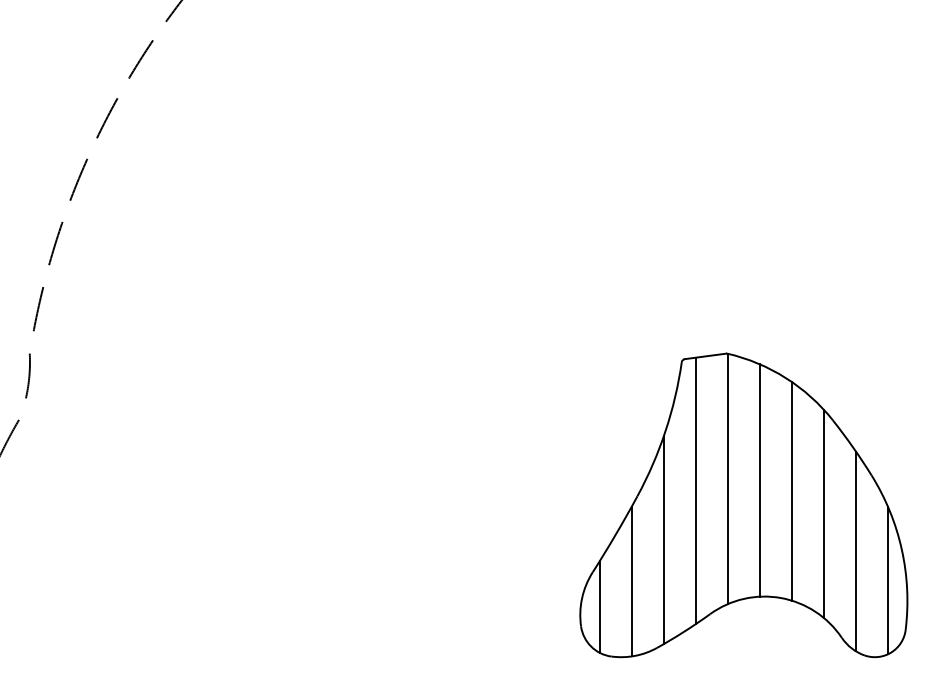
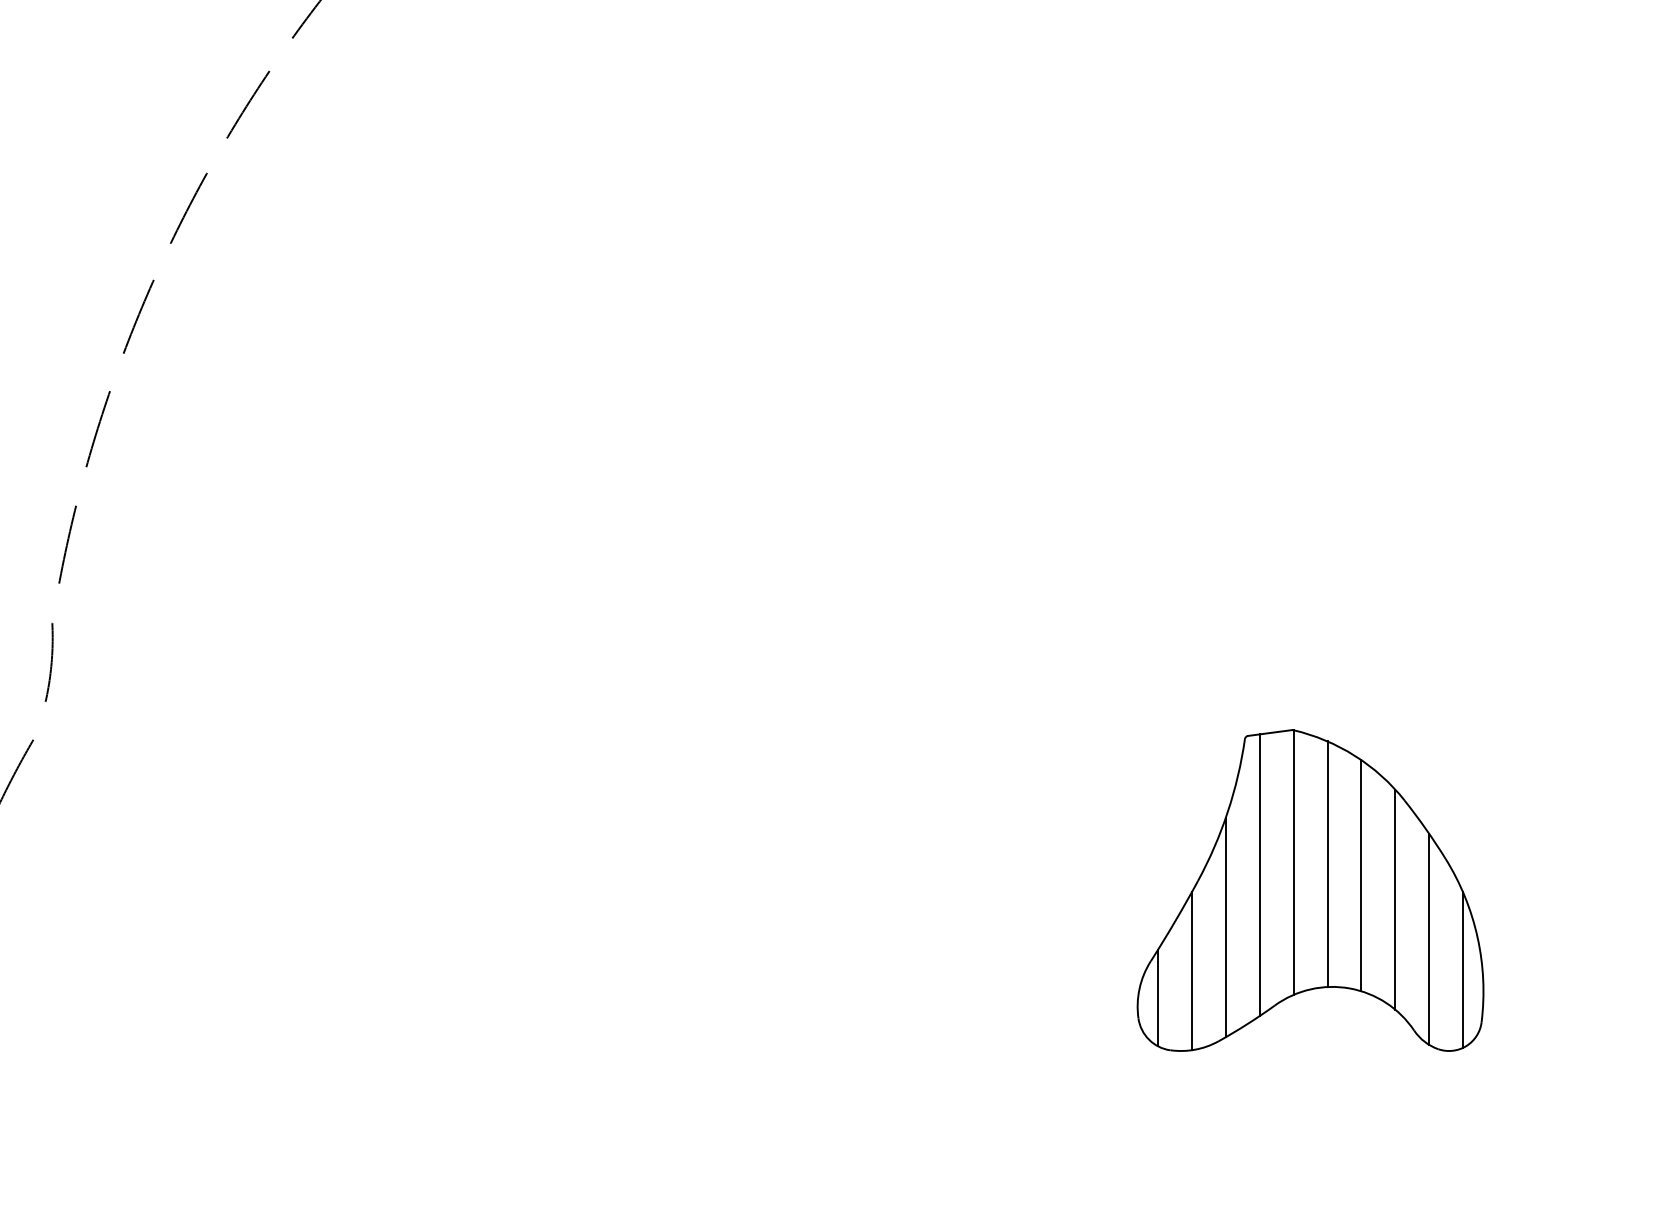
part: (743, 505) -> (1309, 890), size x0.6

